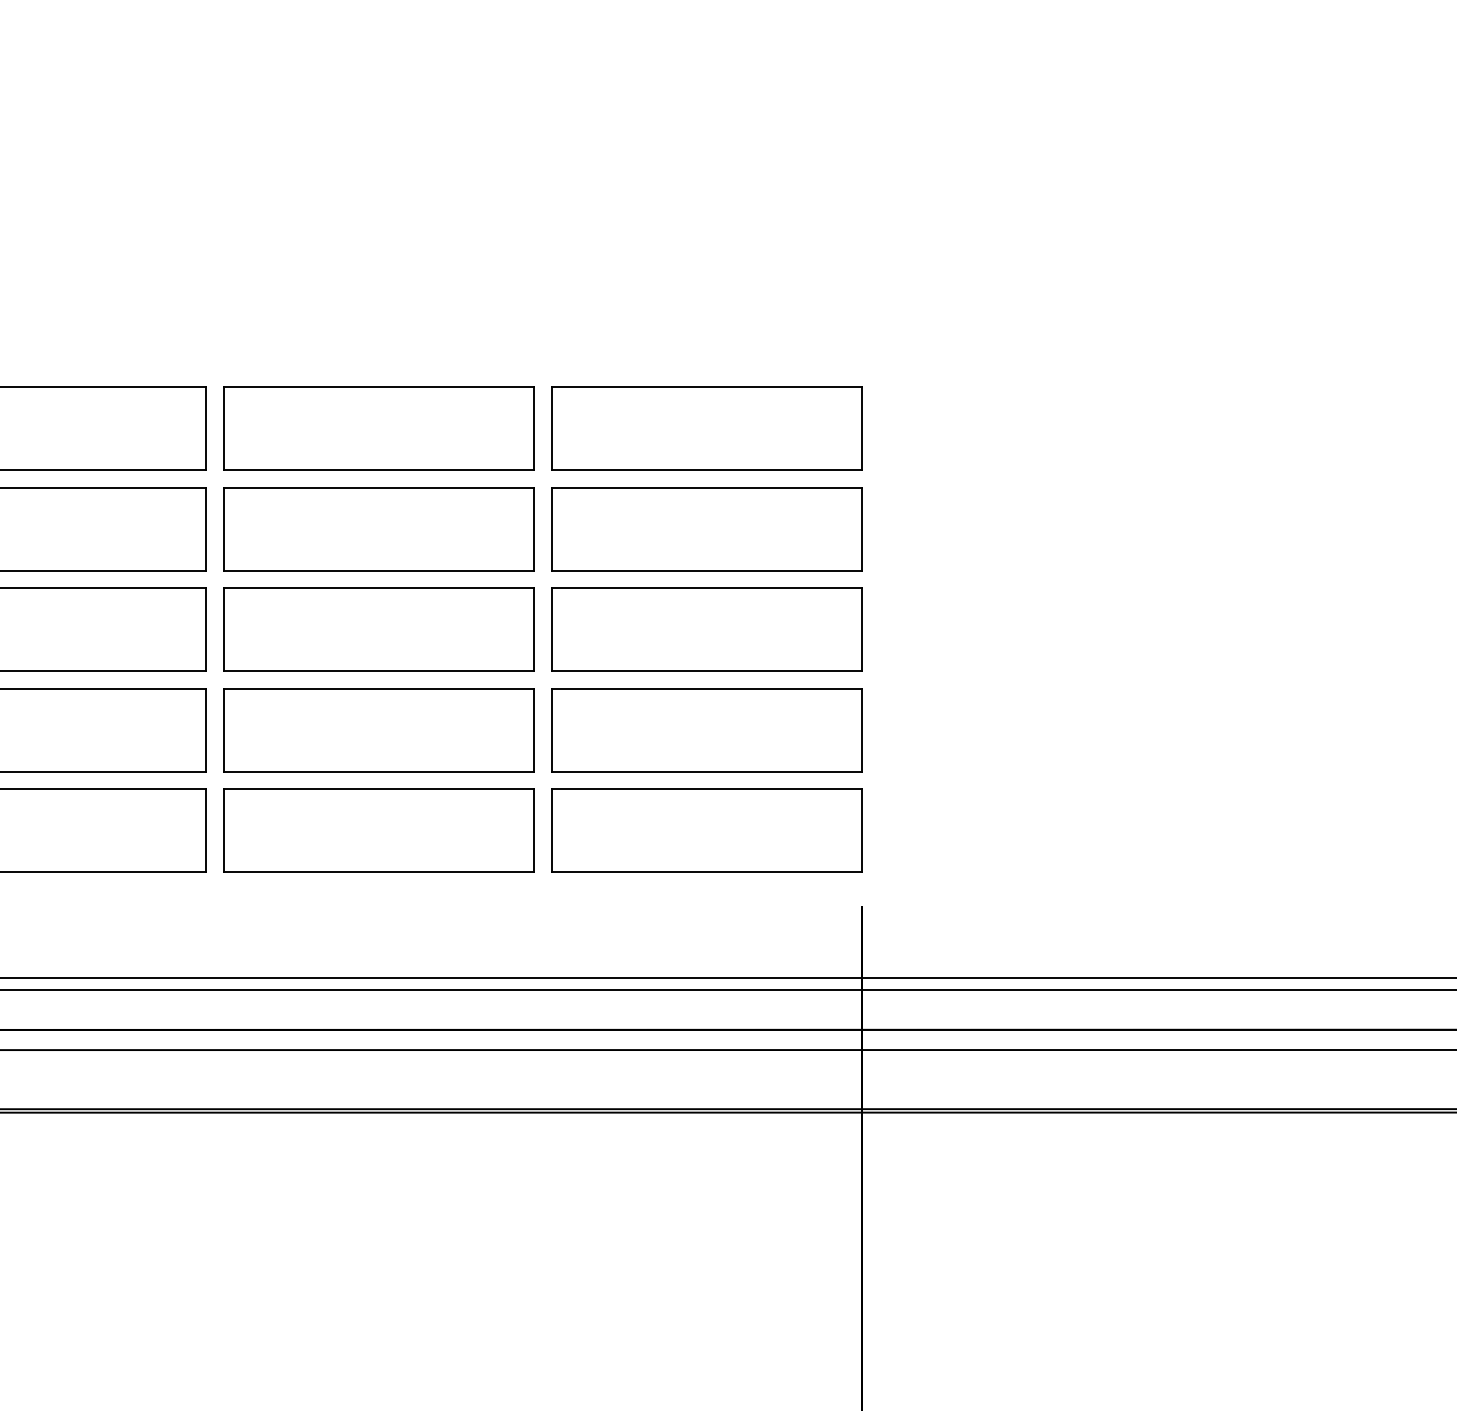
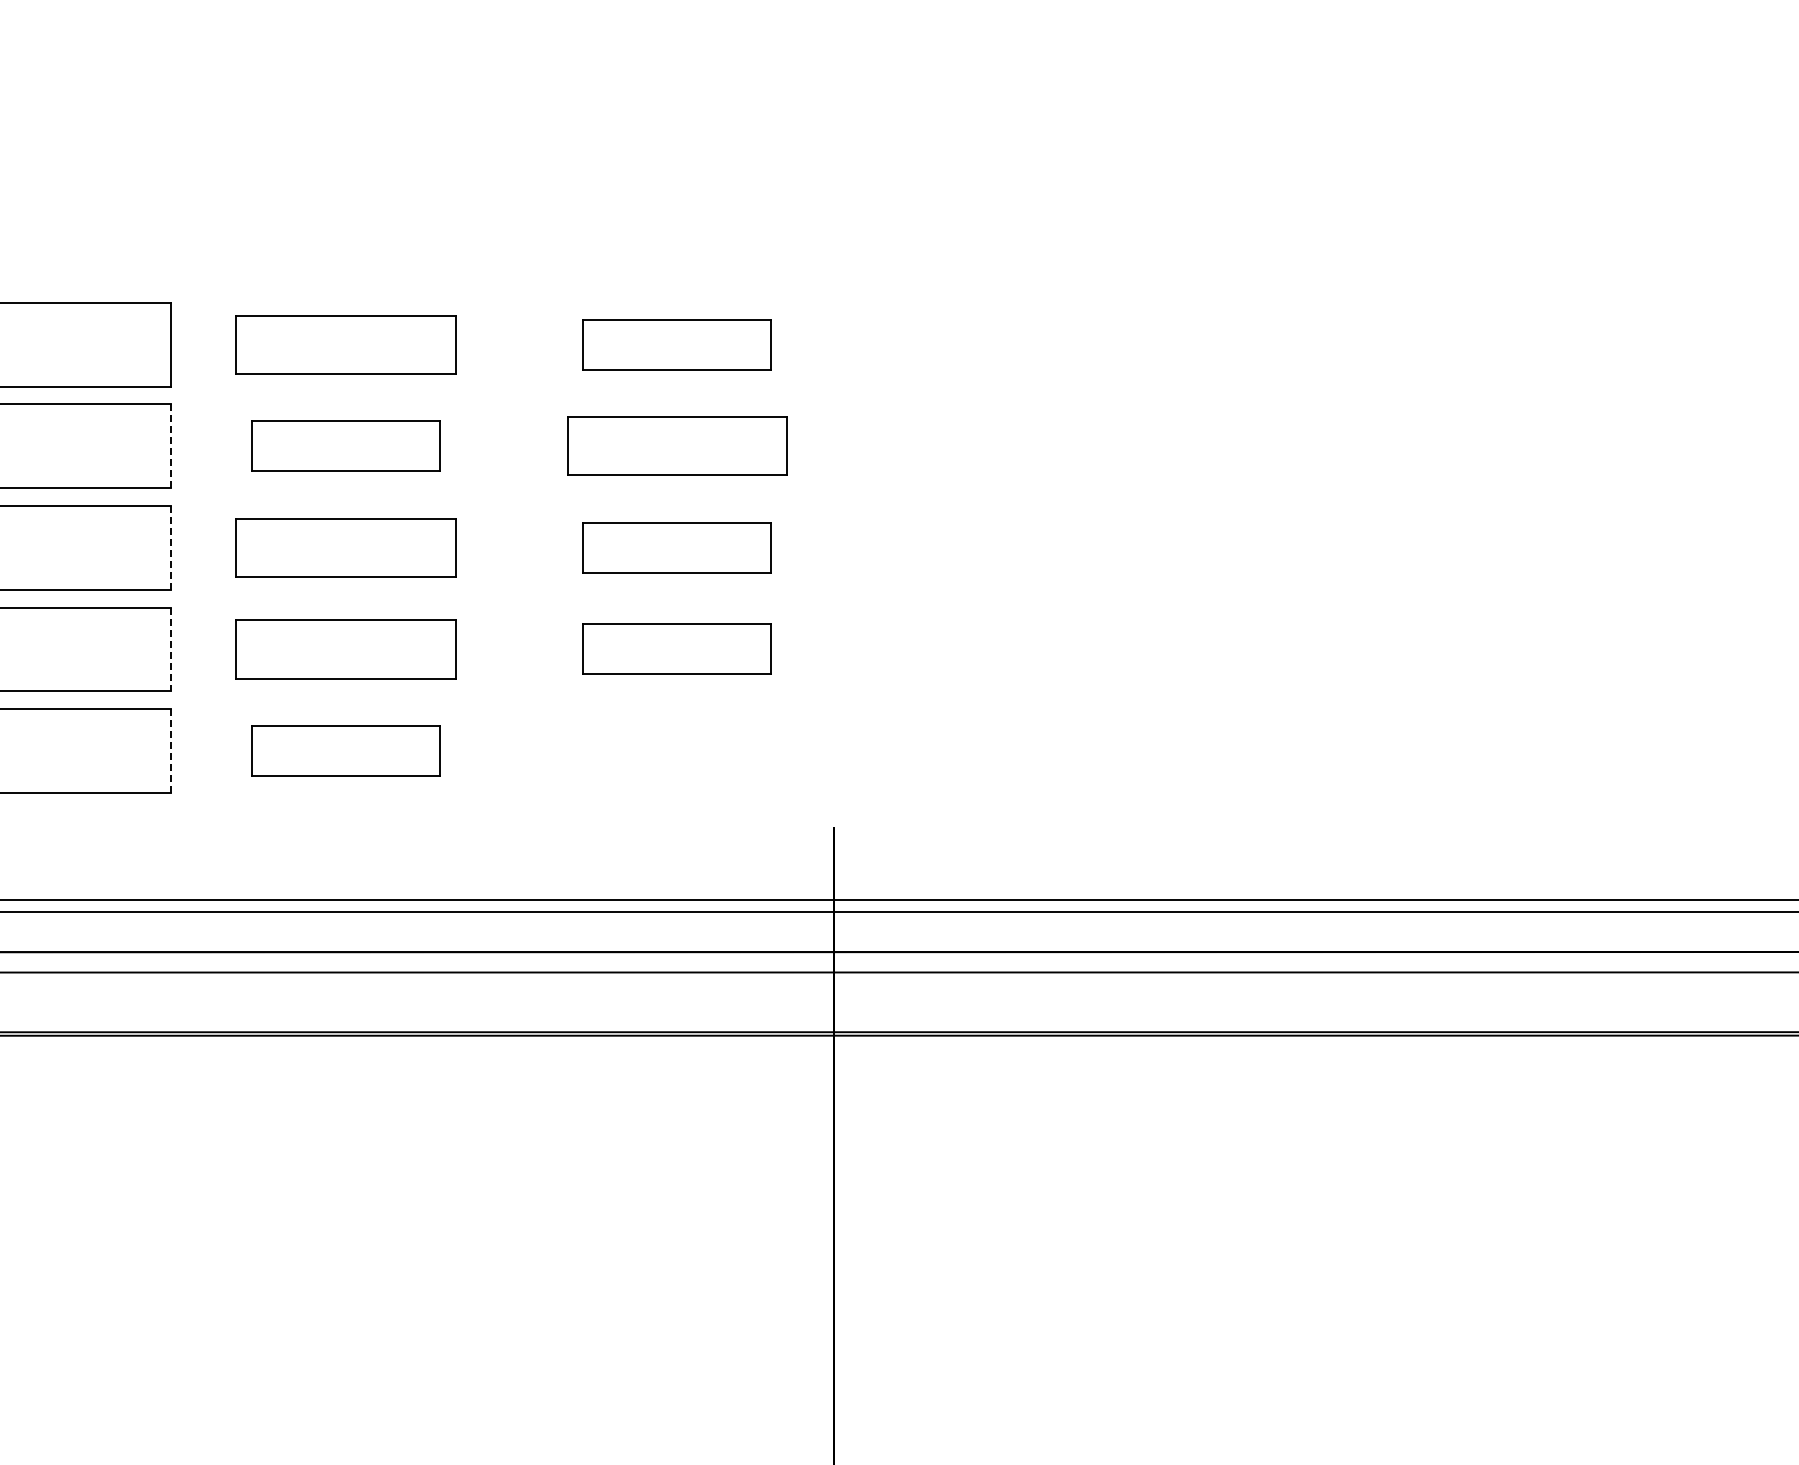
part: (378, 428) -> (345, 344), size x0.7
part: (706, 428) -> (677, 344), size x0.6
part: (378, 528) -> (345, 445), size x0.6
part: (706, 528) -> (677, 445), size x0.7
line: (206, 529) -> (171, 446), solid -> dashed
line: (206, 629) -> (171, 547), solid -> dashed
part: (378, 629) -> (345, 547), size x0.7
part: (706, 629) -> (677, 547), size x0.6
line: (206, 730) -> (171, 649), solid -> dashed
part: (378, 730) -> (345, 649), size x0.7
part: (706, 730) -> (677, 649), size x0.6
line: (206, 830) -> (171, 750), solid -> dashed
part: (378, 830) -> (345, 750), size x0.6
part: (706, 830) -> (677, 750), removed

